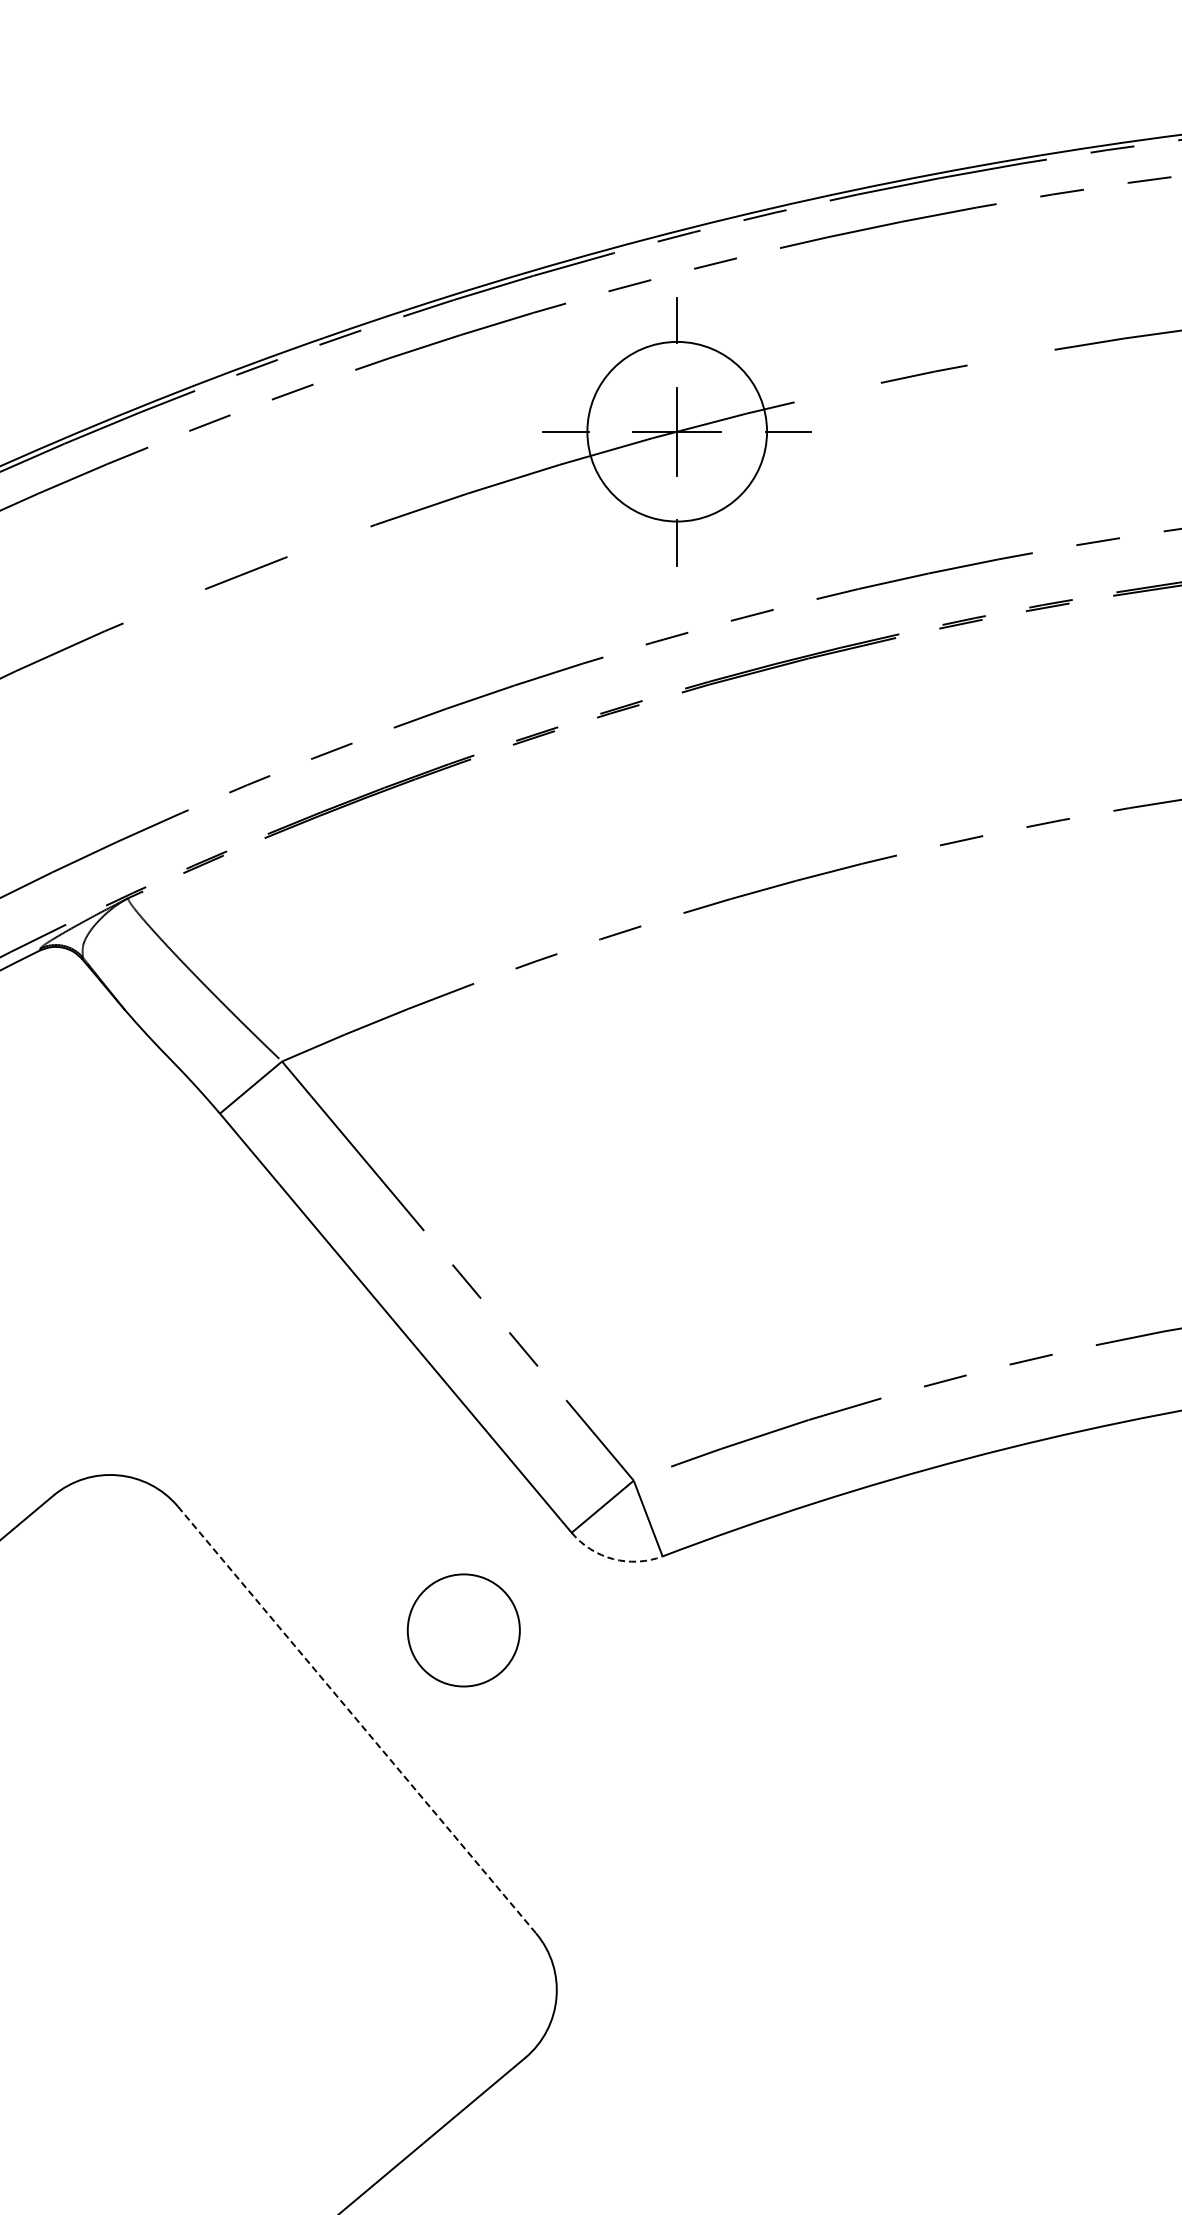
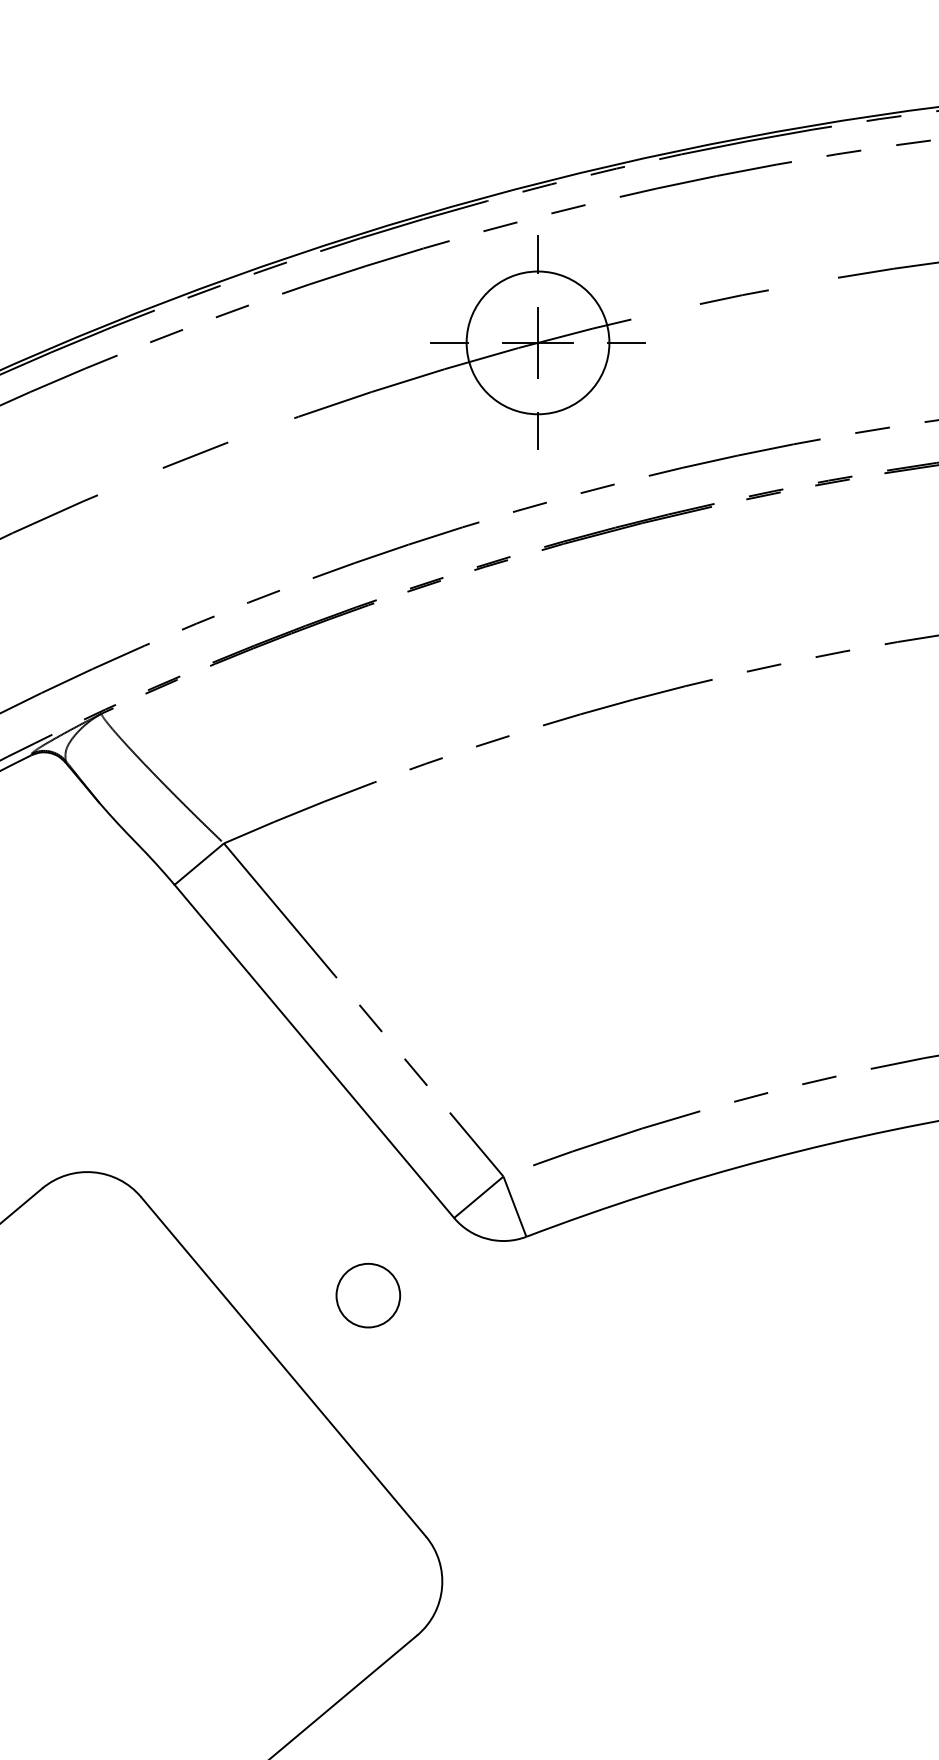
arc: (613, 1559) -> (487, 1239), dashed -> solid
circle: (463, 1630) -> (368, 1295), size x0.71
line: (357, 1720) -> (283, 1367), dashed -> solid

